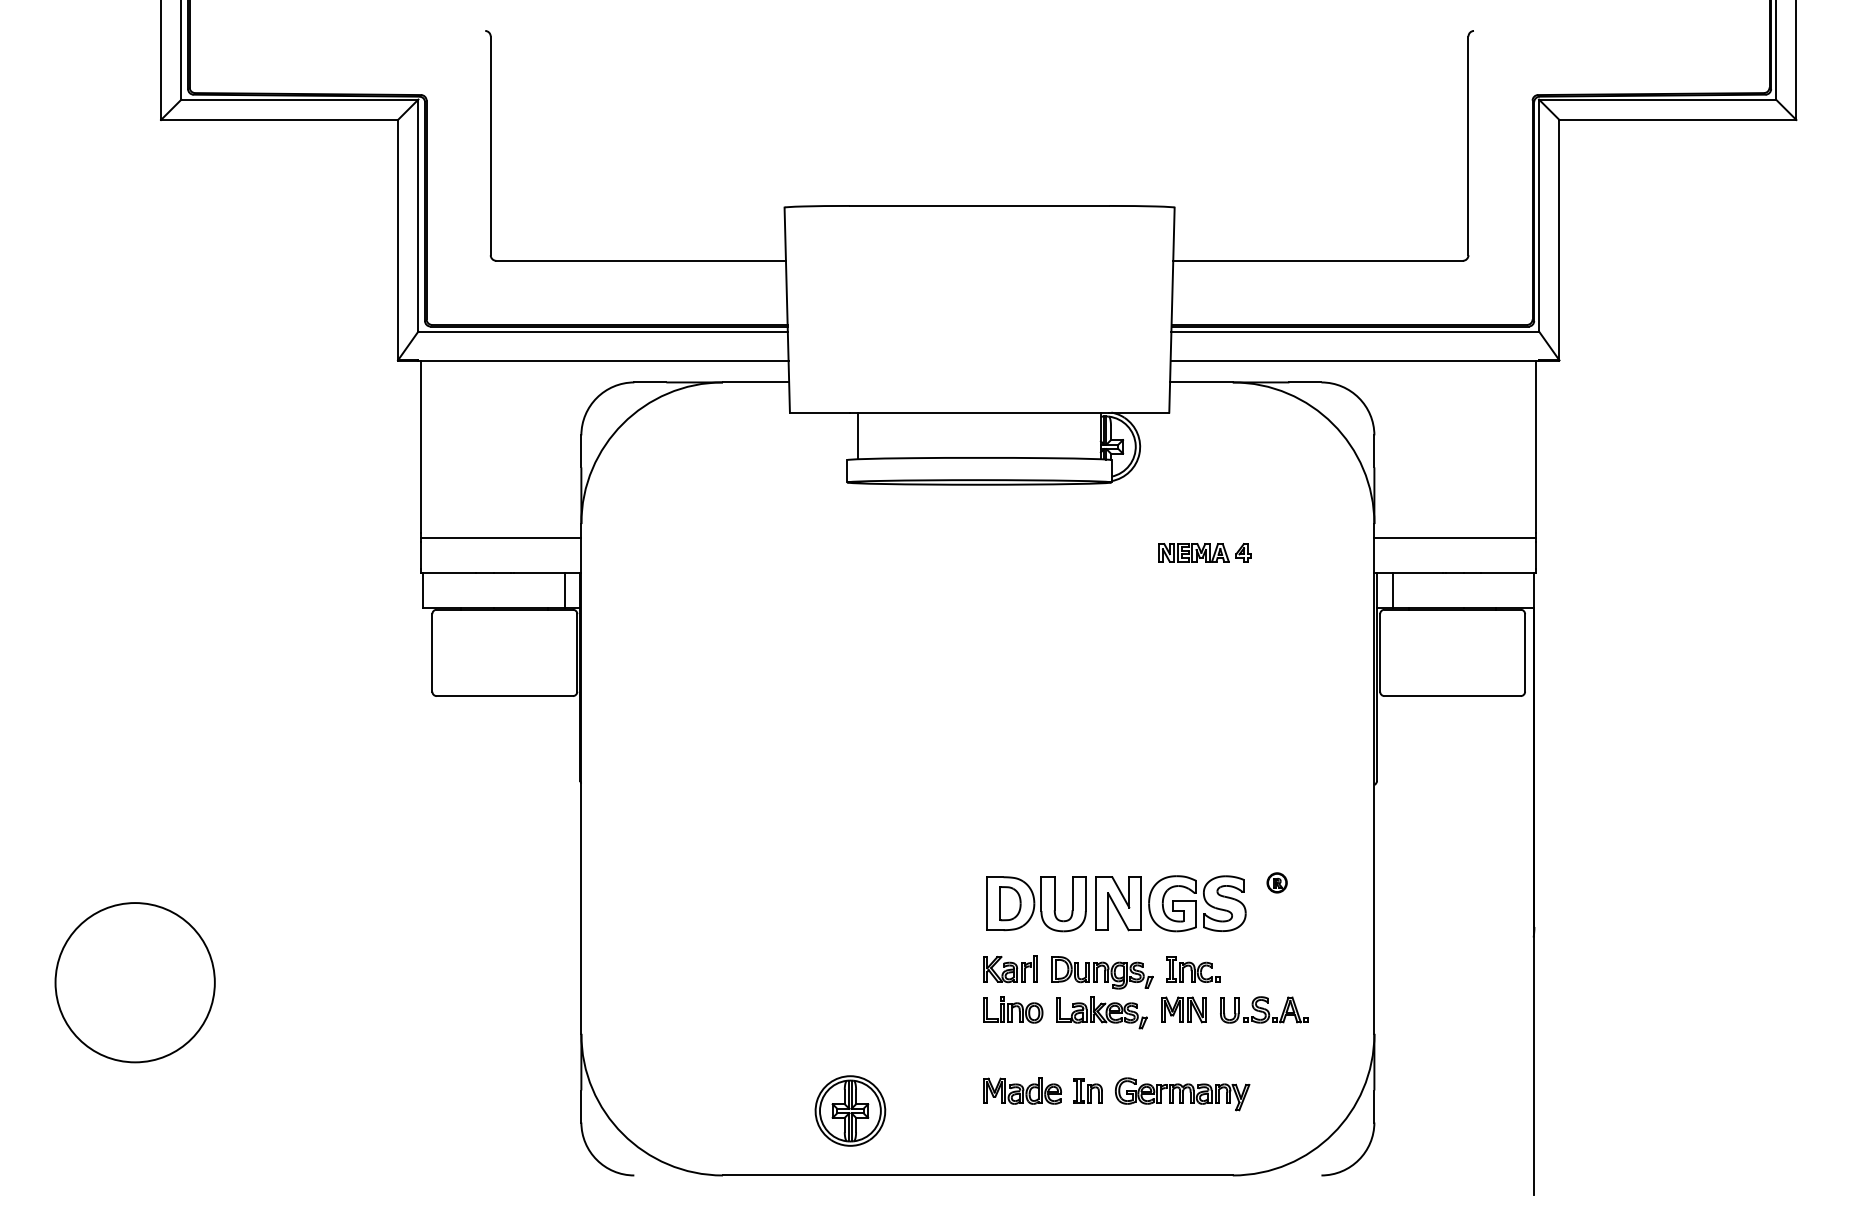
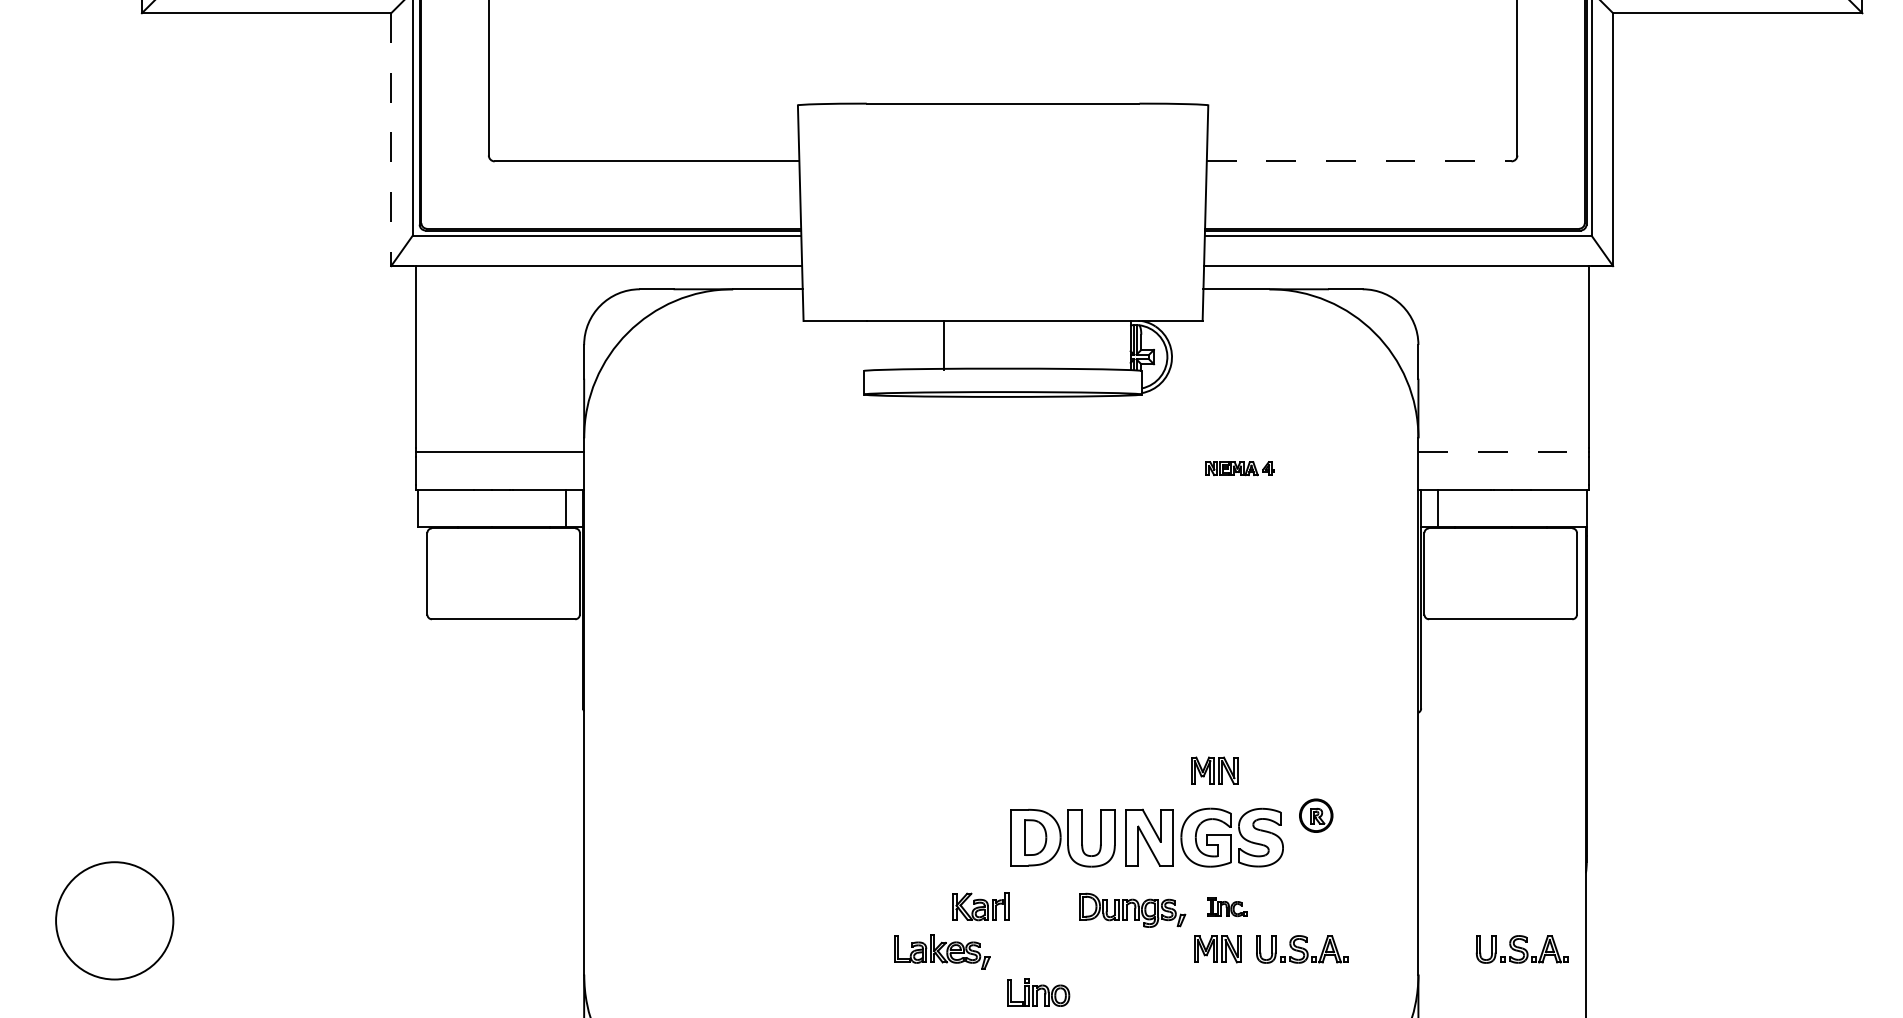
line: (397, 240) -> (390, 139), solid -> dashed
line: (1318, 260) -> (1359, 161), solid -> dashed
line: (857, 435) -> (944, 345), moved
line: (1455, 537) -> (1503, 452), solid -> dashed
part: (1204, 552) -> (1239, 468), size x0.7
part: (1180, 839) -> (1214, 770), added
part: (1276, 882) -> (1315, 815), size x1.6
part: (1010, 969) -> (980, 906), moved
part: (1193, 969) -> (1228, 906), size x0.7
circle: (134, 982) -> (114, 920), size x0.7
part: (1013, 1009) -> (1038, 992), moved
part: (1473, 1009) -> (1522, 948), added
part: (1101, 1012) -> (941, 952), moved

